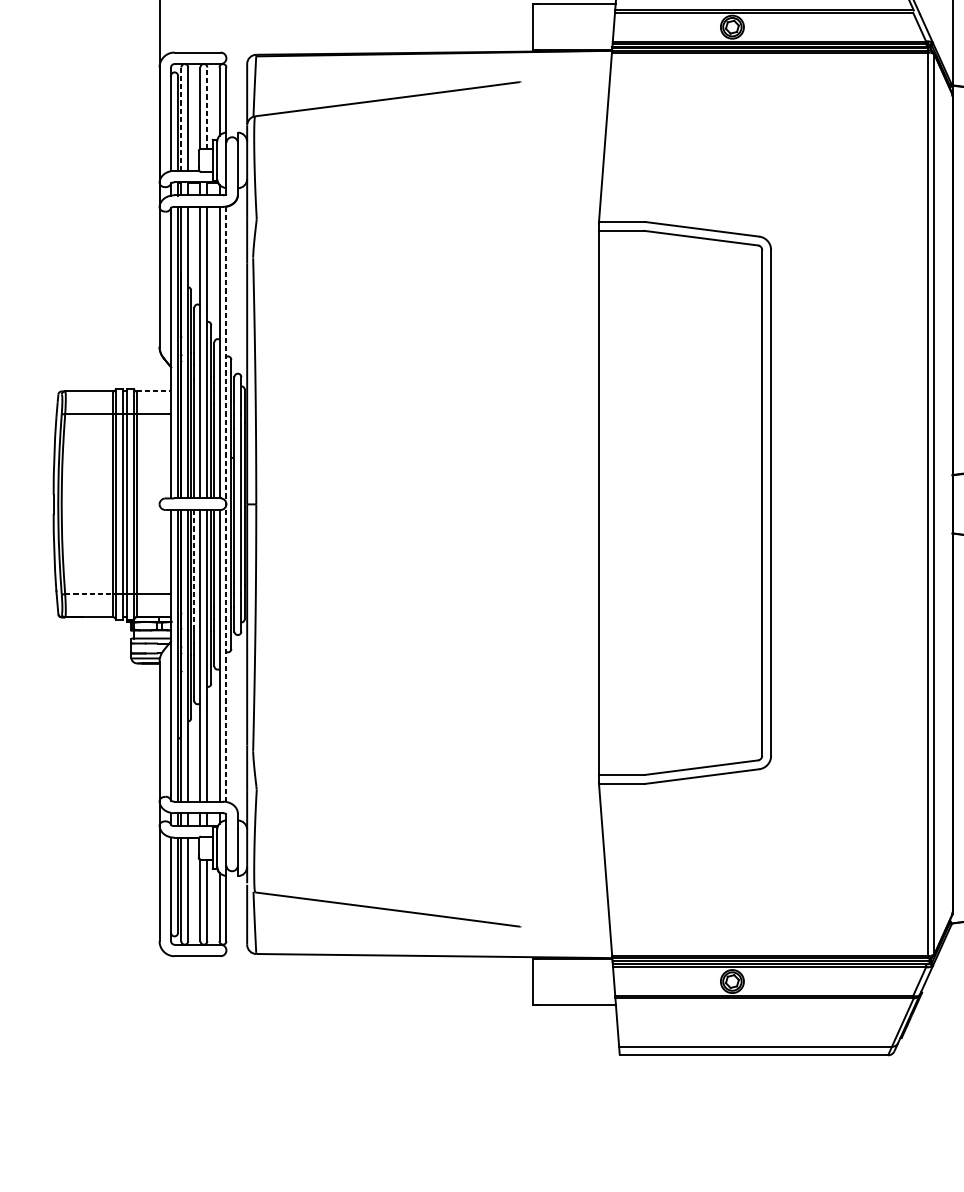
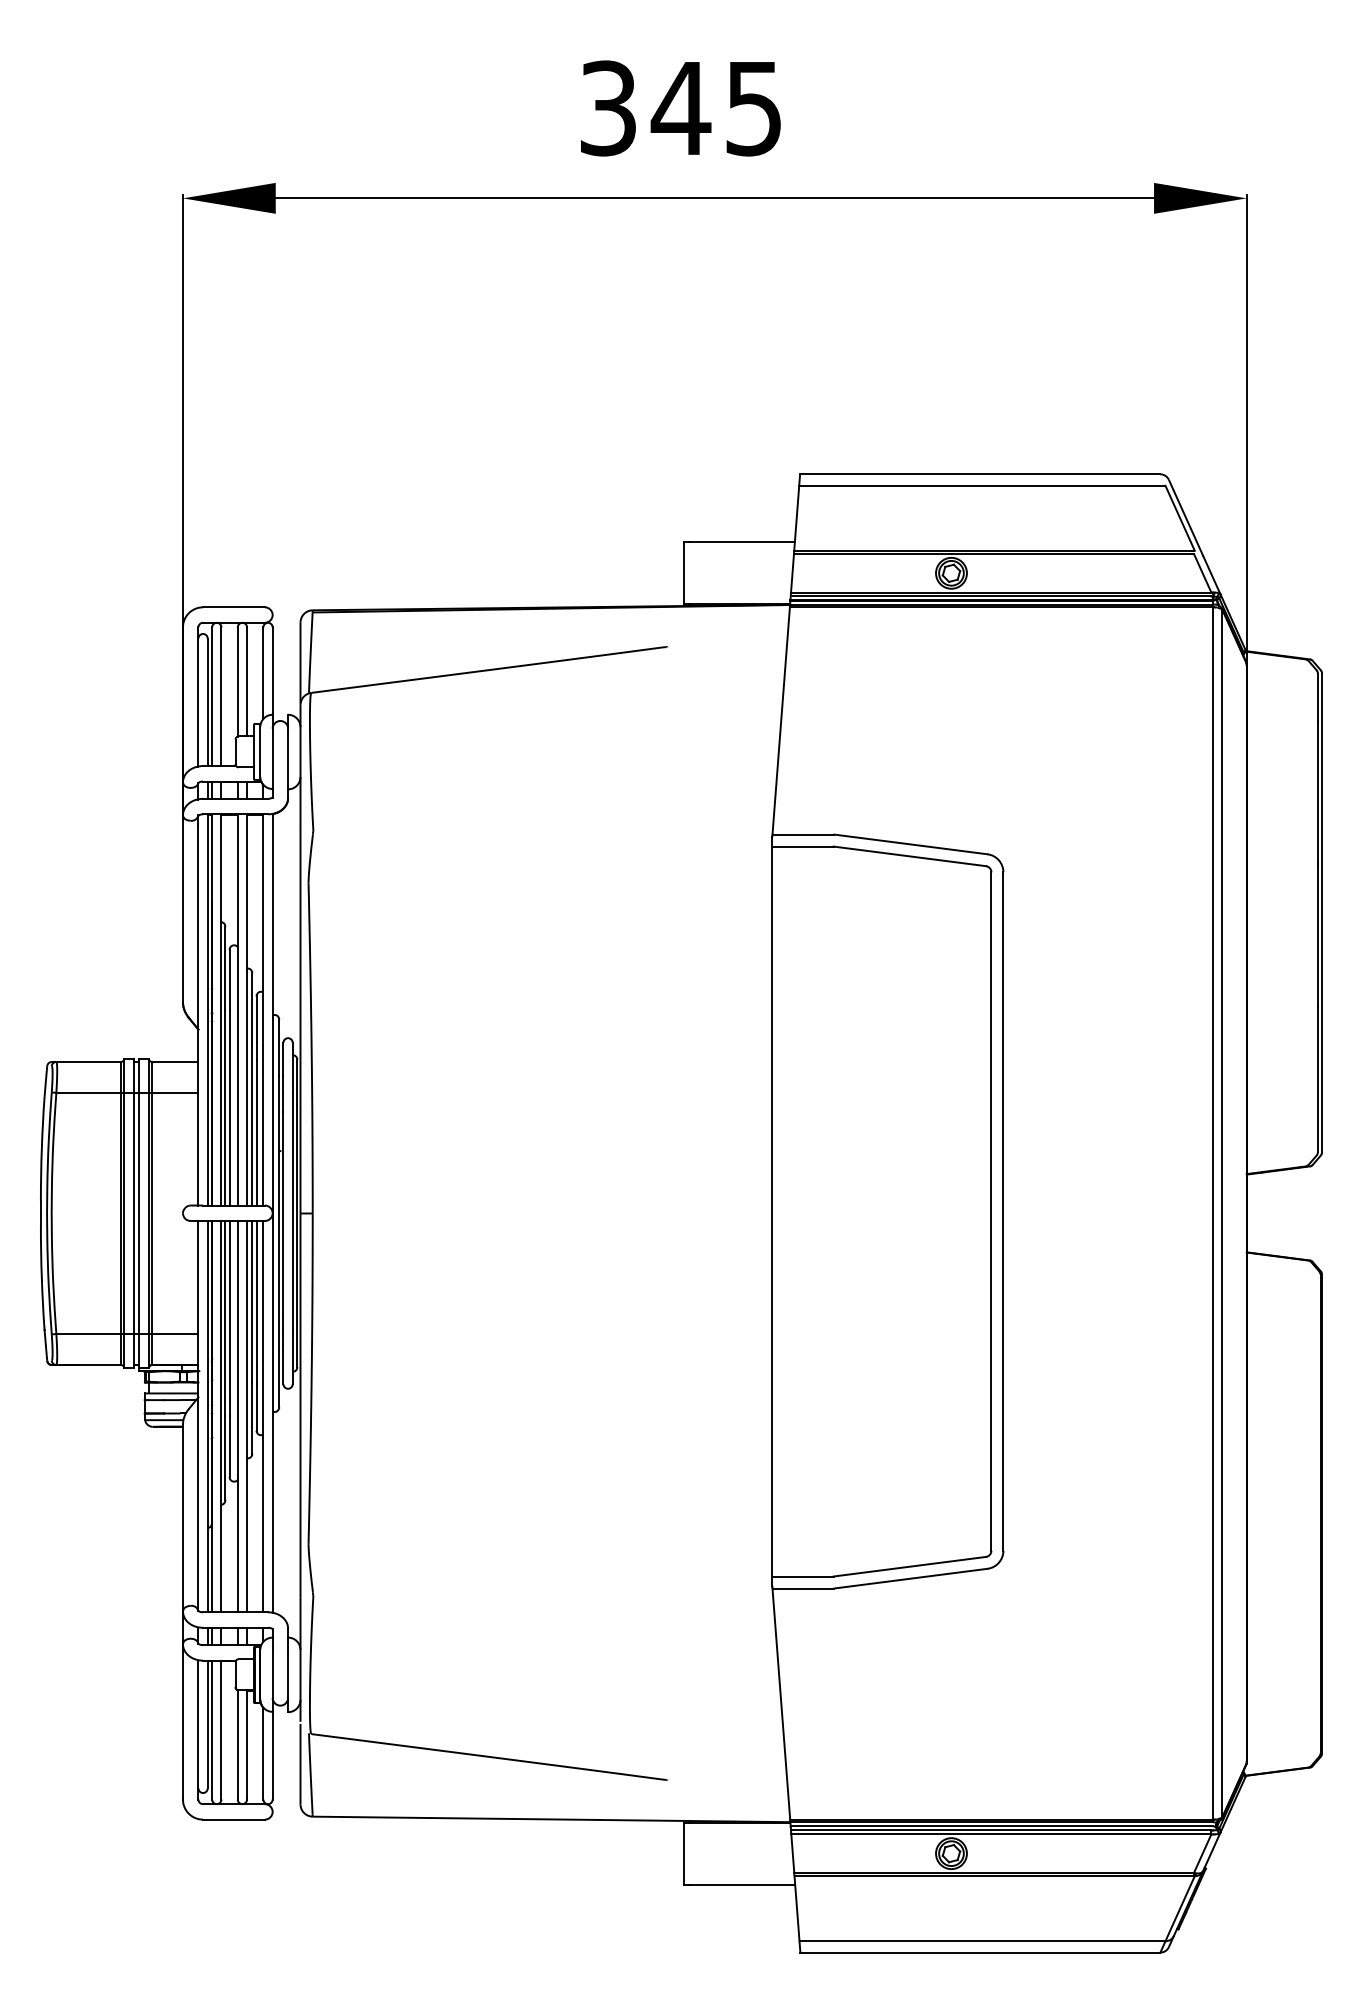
line: (207, 107) -> (247, 681), dashed -> solid
line: (181, 119) -> (212, 697), dashed -> solid
line: (154, 391) -> (175, 1061), dashed -> solid
line: (226, 503) -> (272, 1212), dashed -> solid
line: (194, 569) -> (229, 1301), dashed -> solid
line: (89, 594) -> (89, 1334), dashed -> solid

